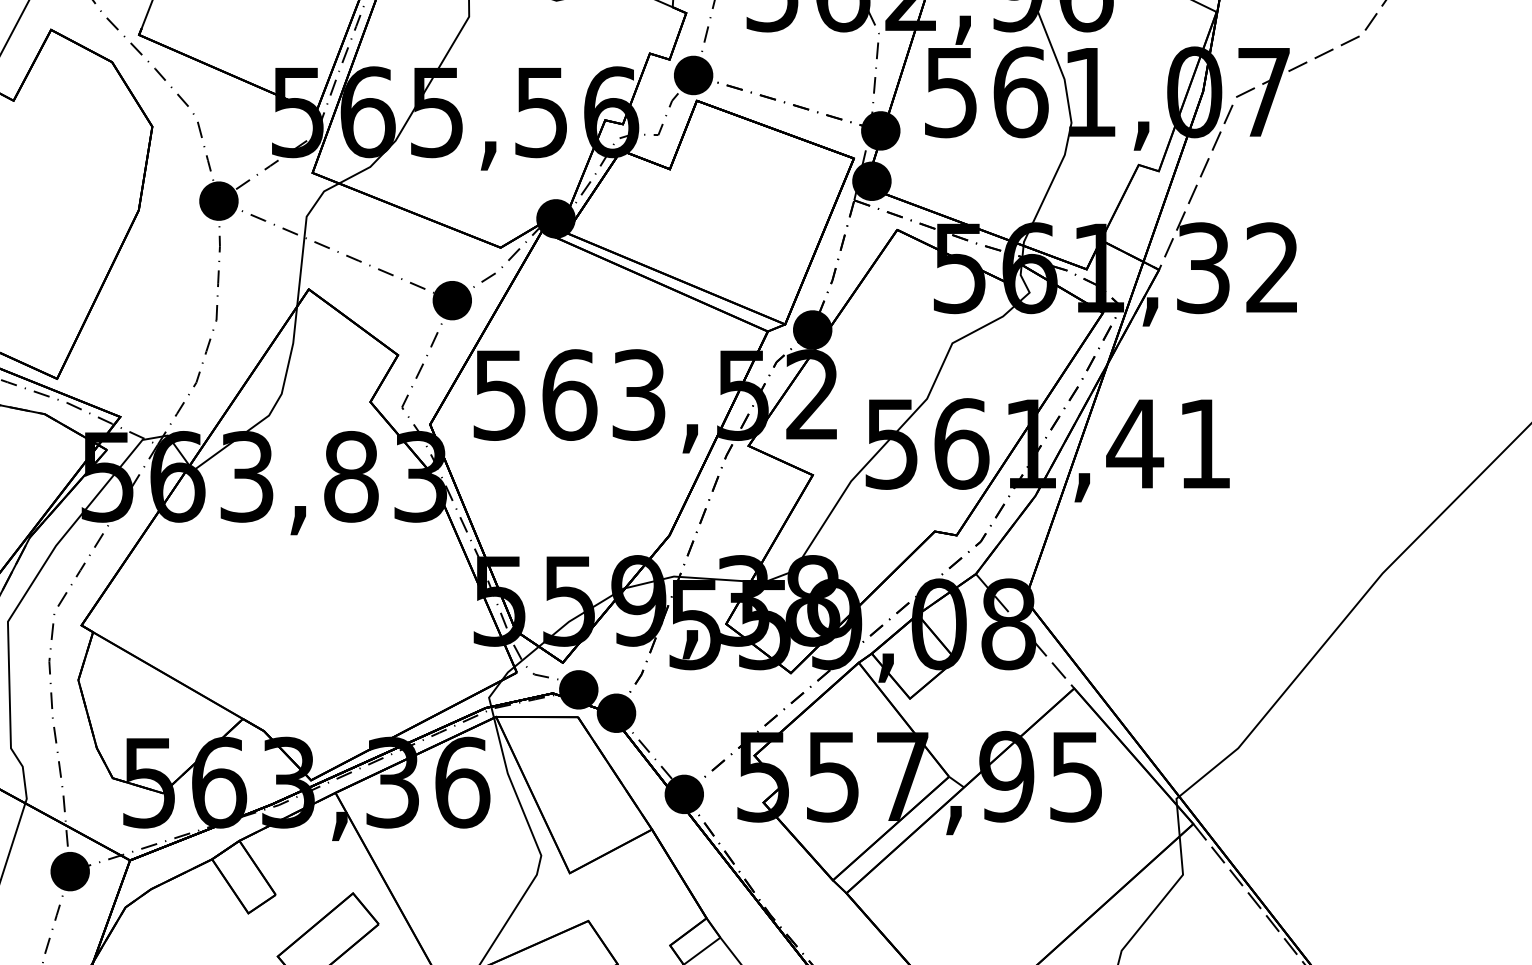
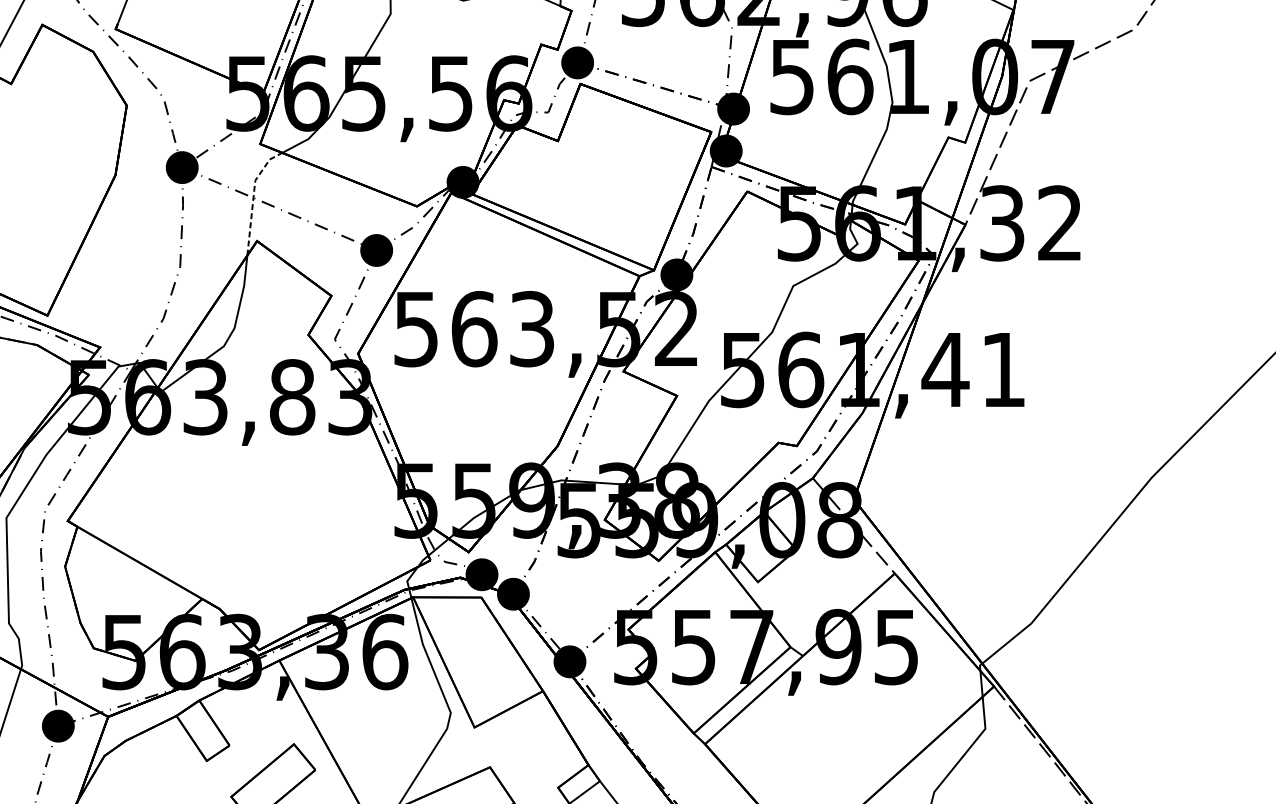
line: (304, 236) -> (253, 197), solid -> dashed

